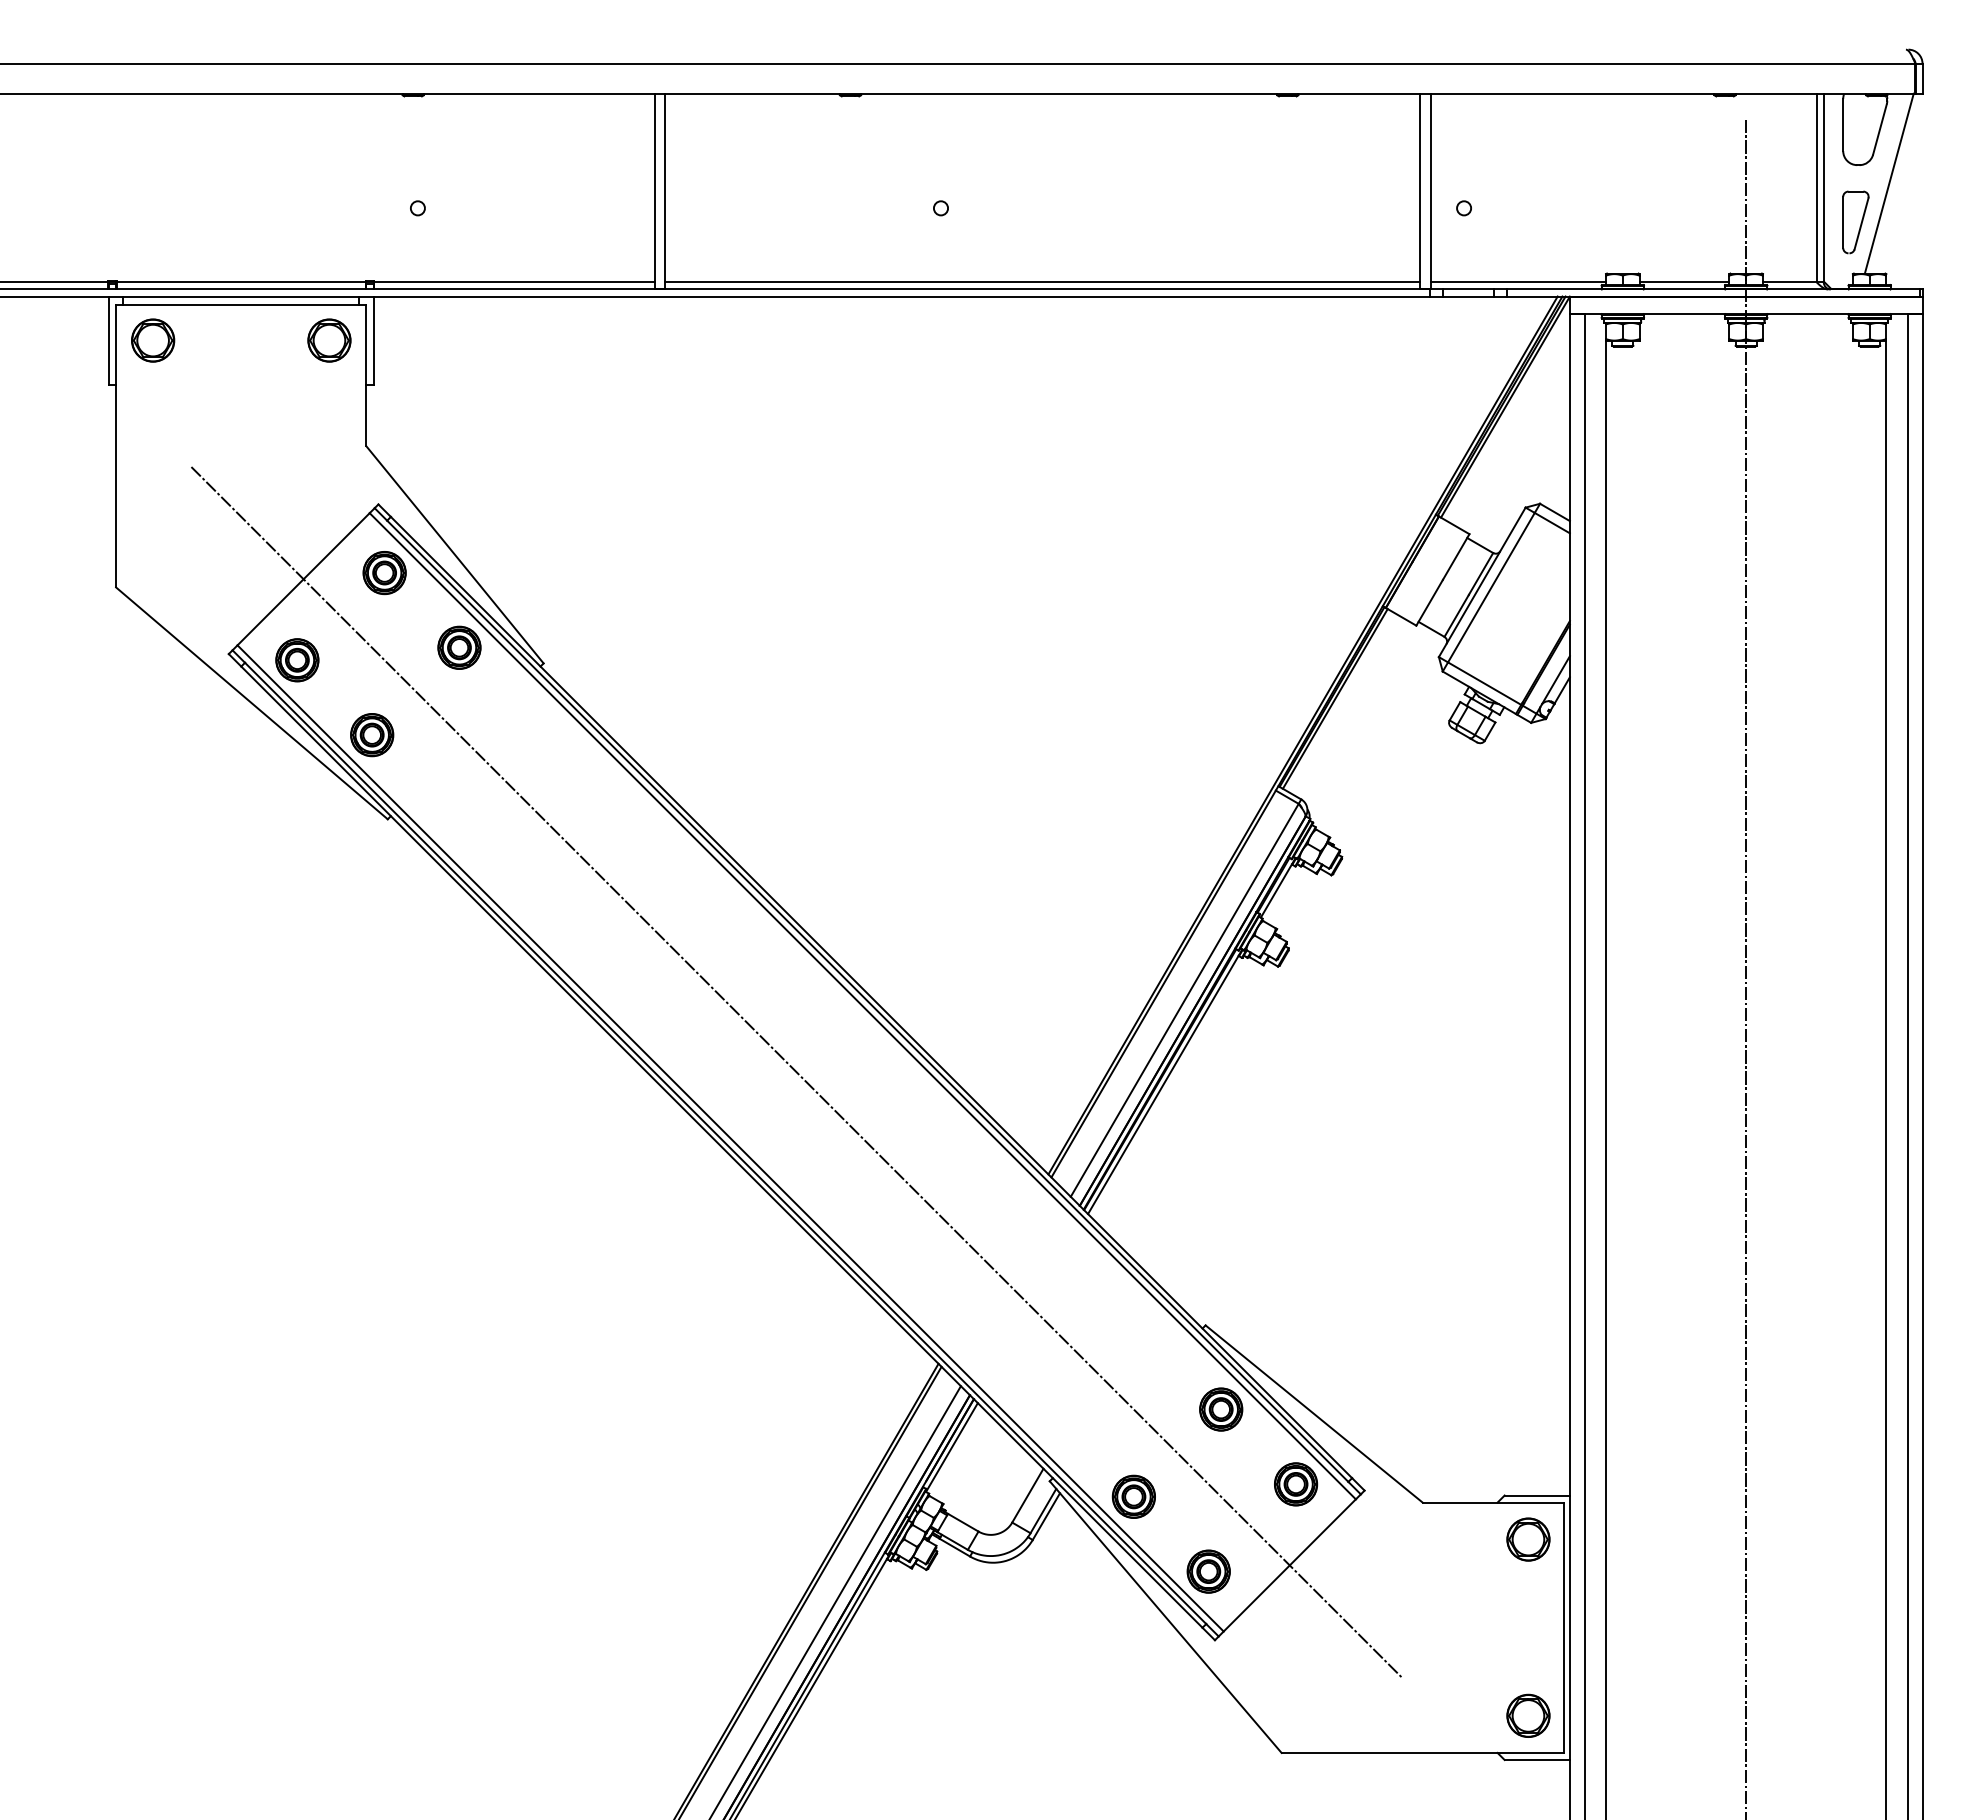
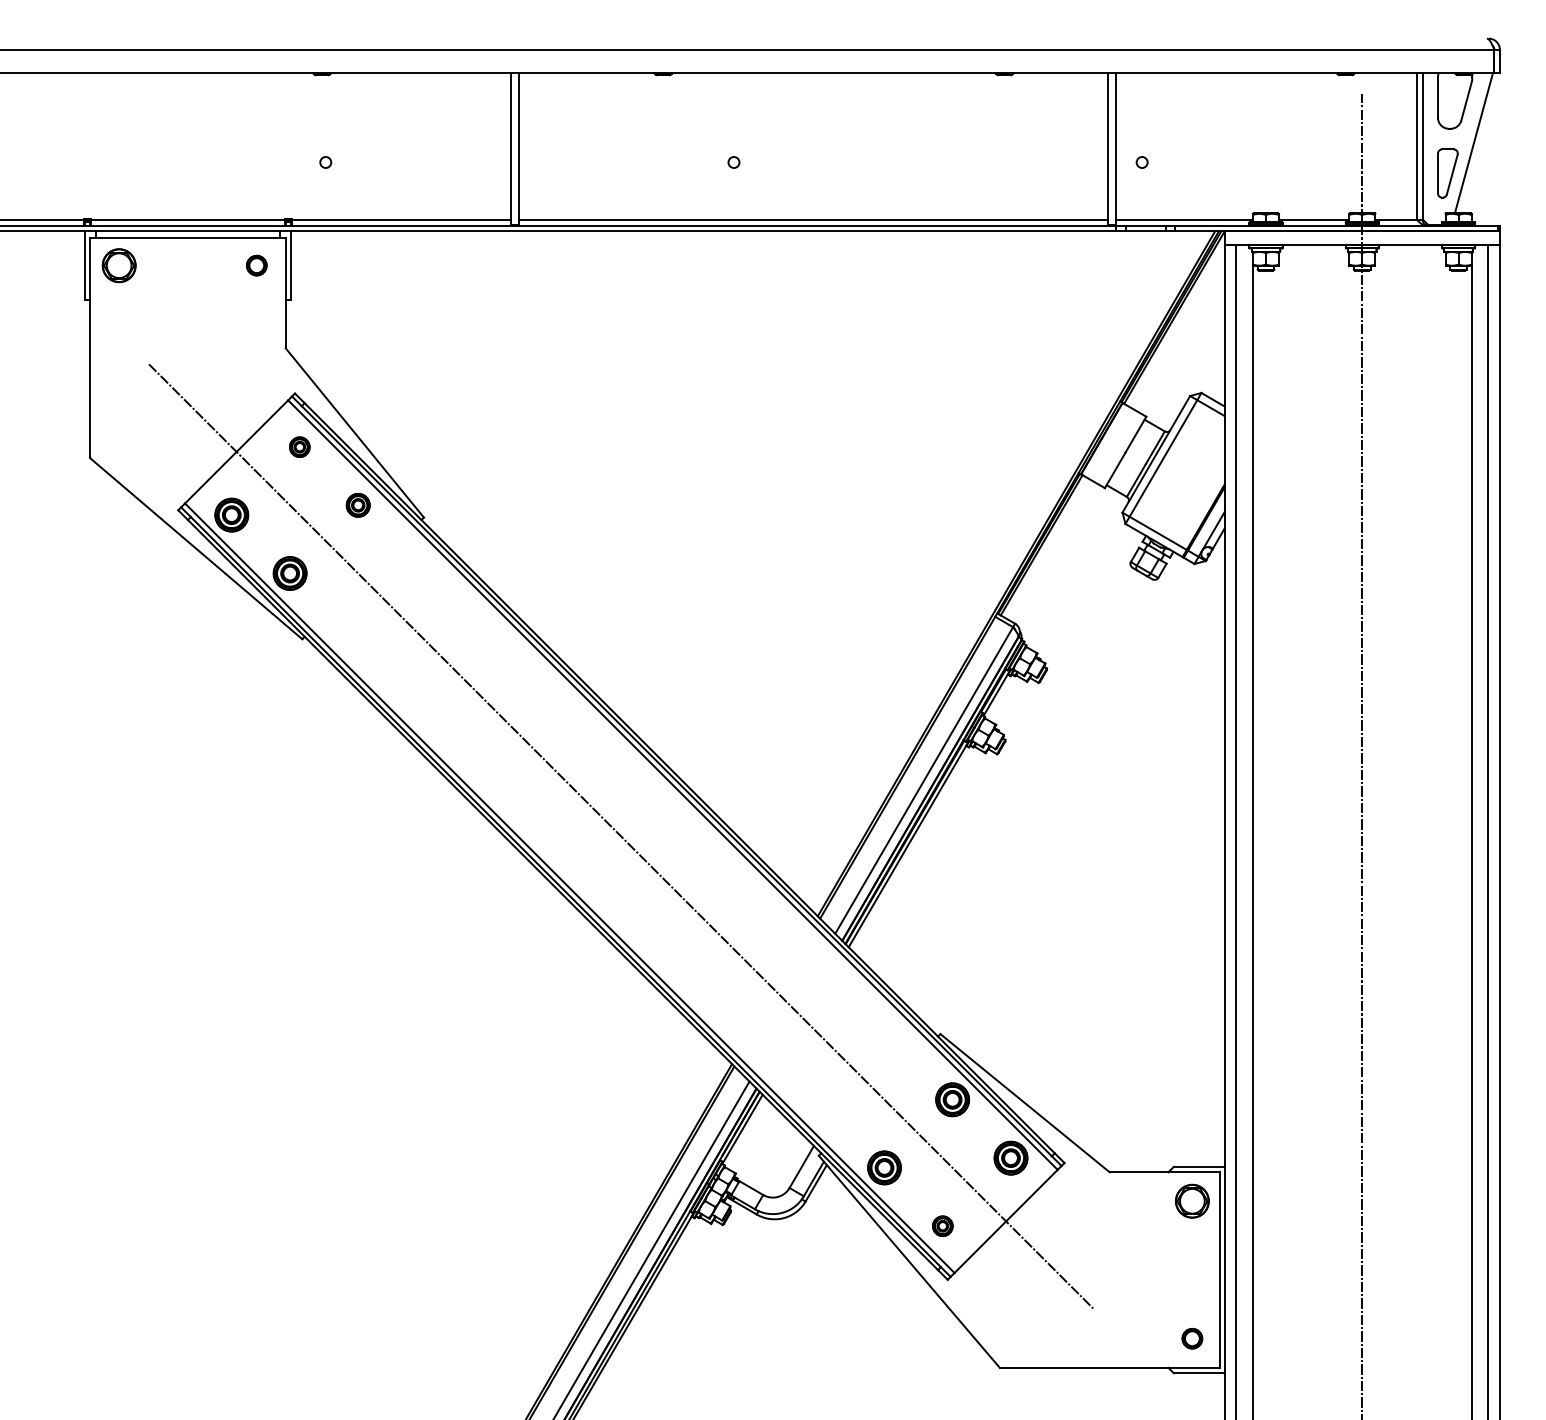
part: (329, 340) -> (256, 265), size x0.6
part: (384, 573) -> (299, 447), size x0.6
part: (459, 647) -> (358, 505), size x0.7
part: (1208, 1571) -> (942, 1226), size x0.6
part: (1528, 1715) -> (1192, 1338), size x0.6

